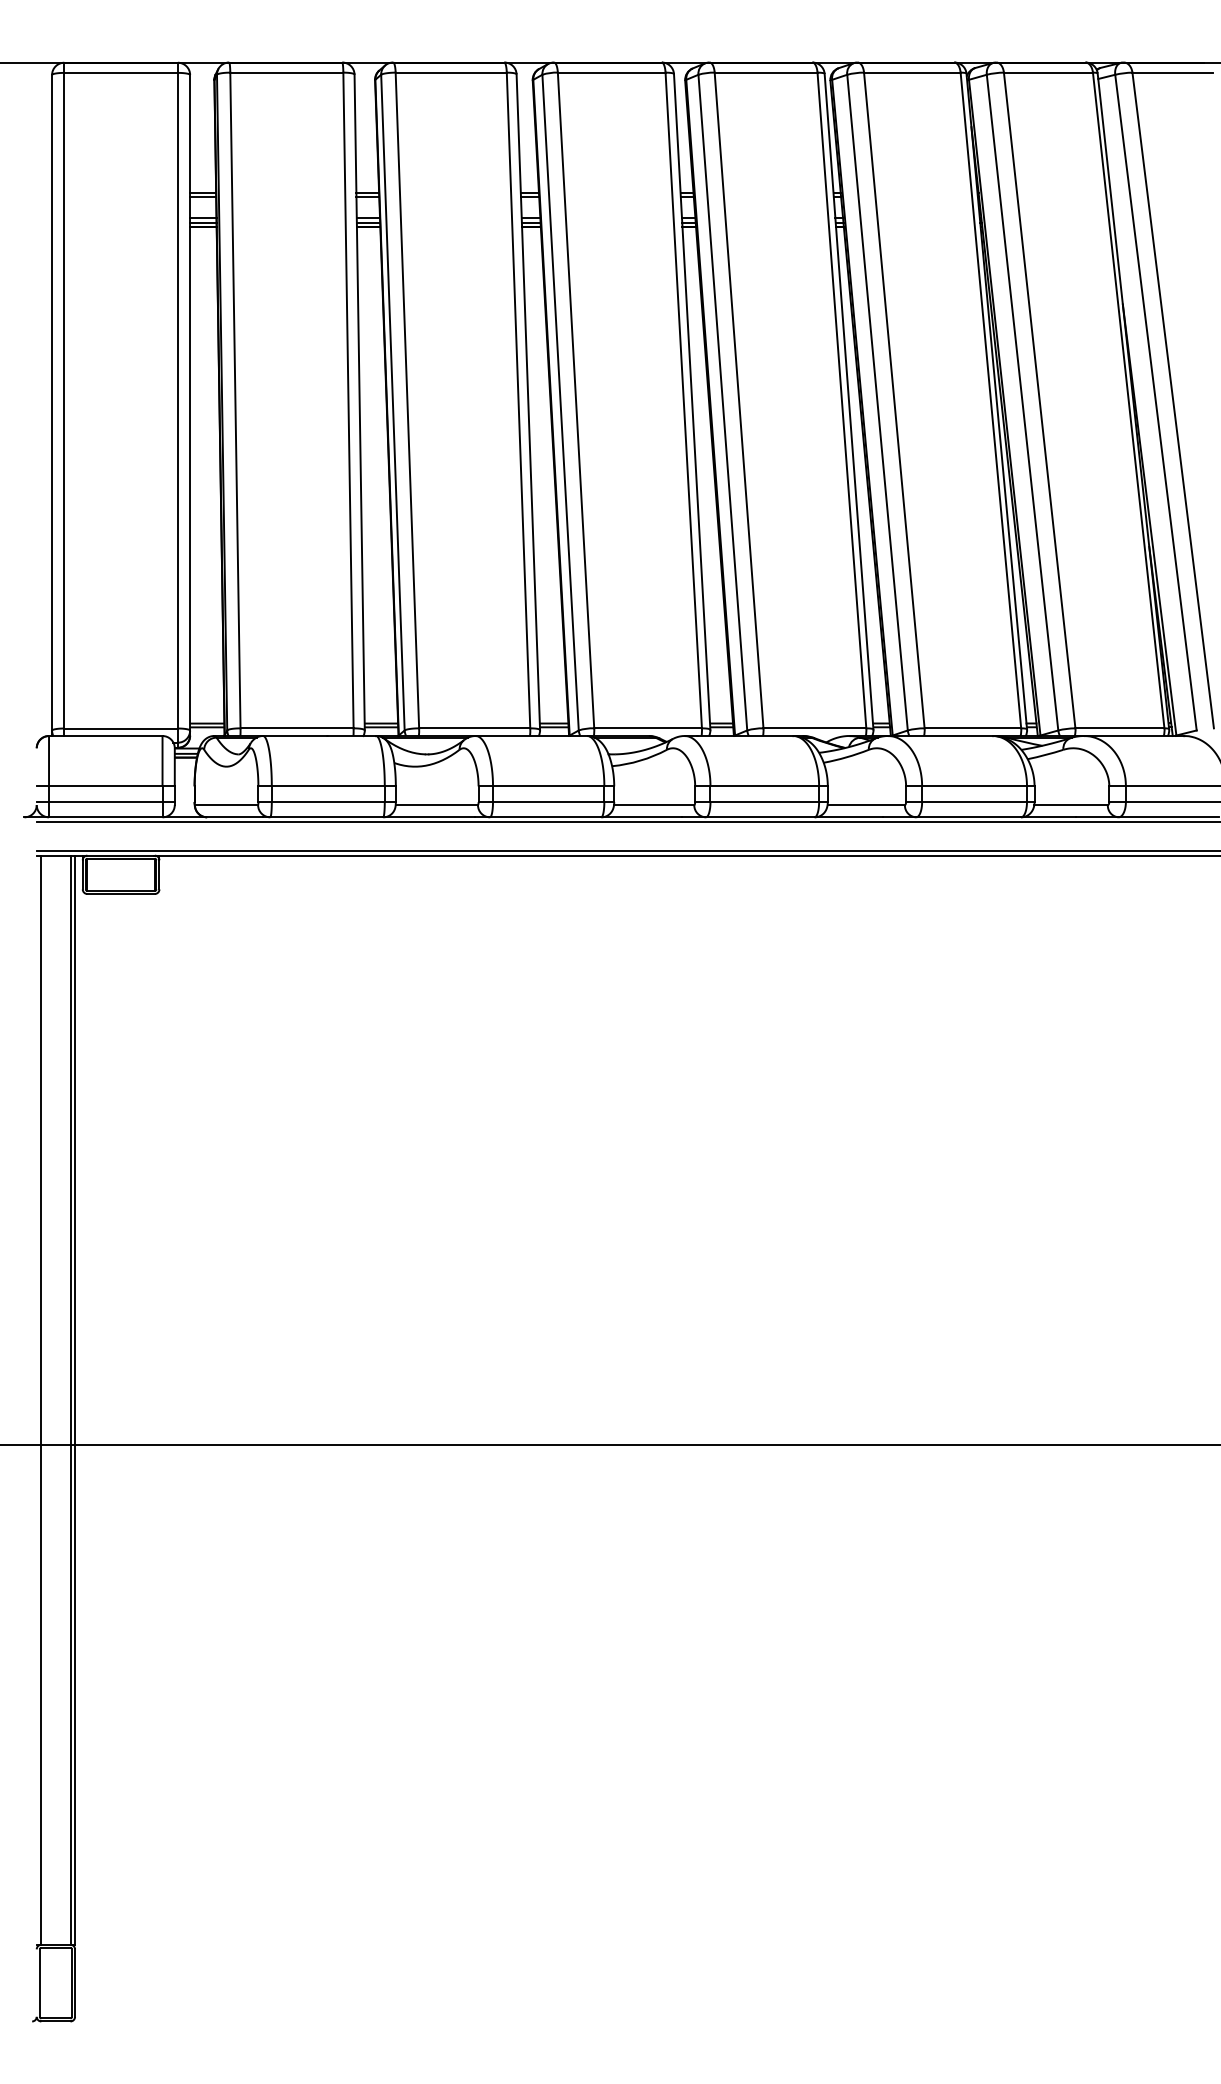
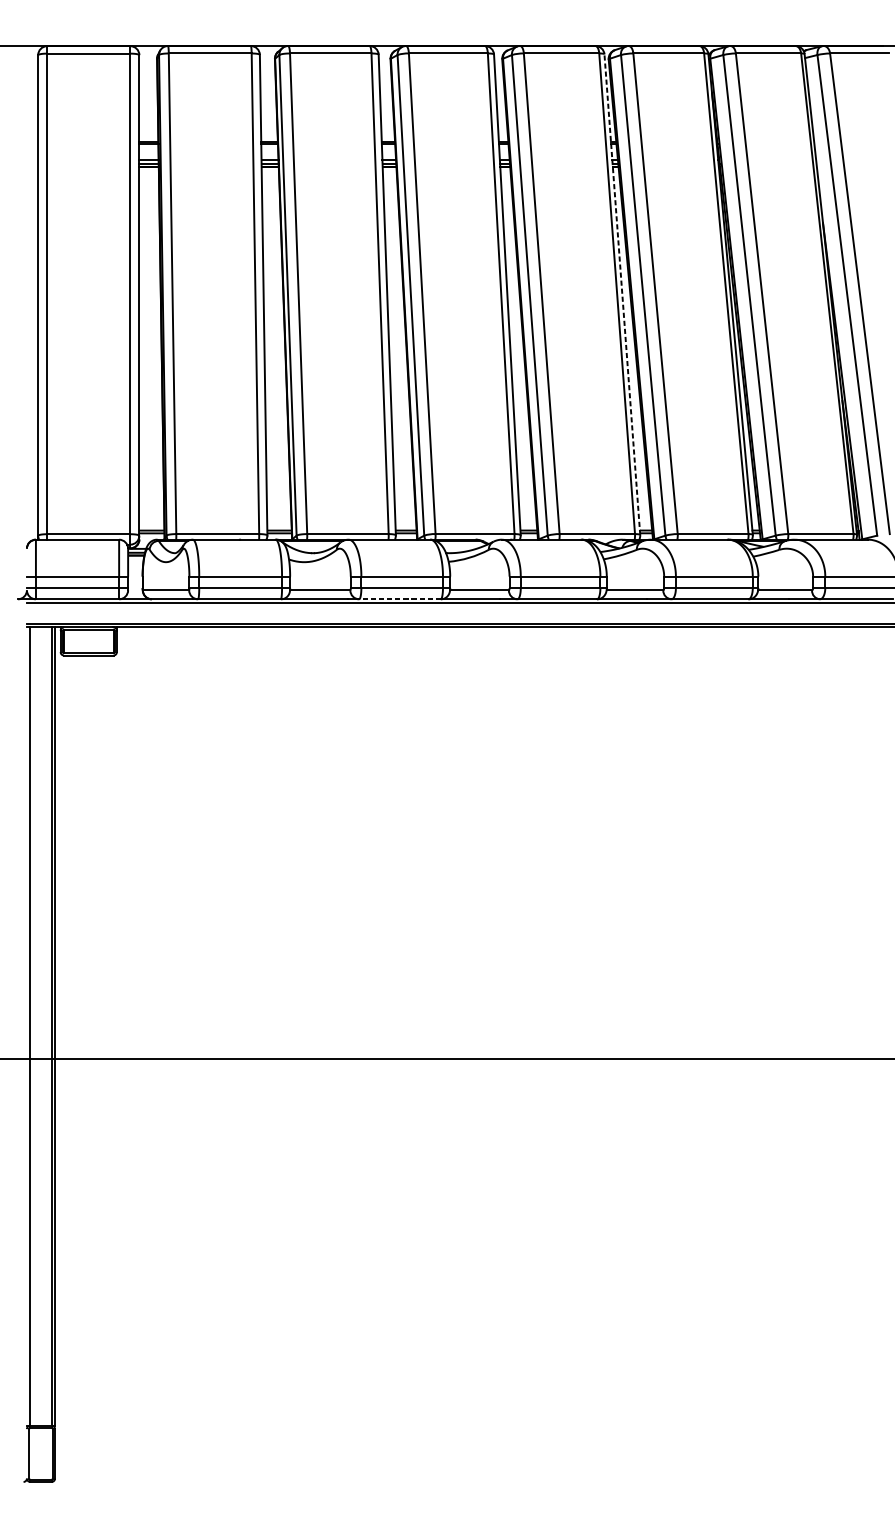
line: (849, 401) -> (622, 294), solid -> dashed
line: (545, 817) -> (399, 599), solid -> dashed

